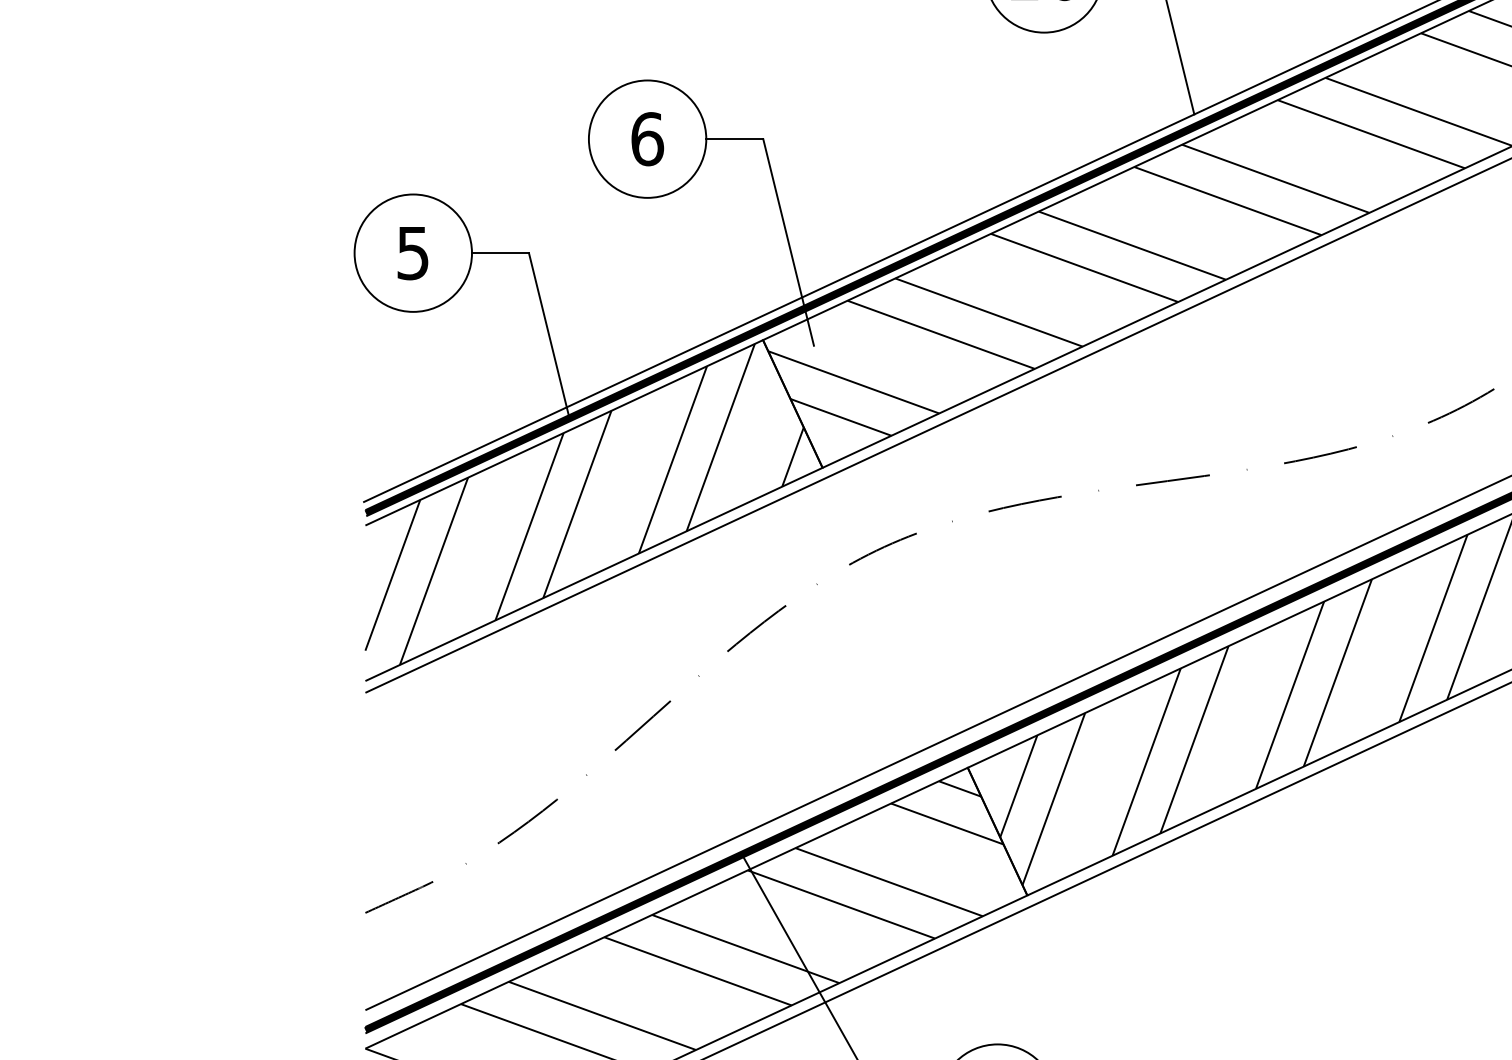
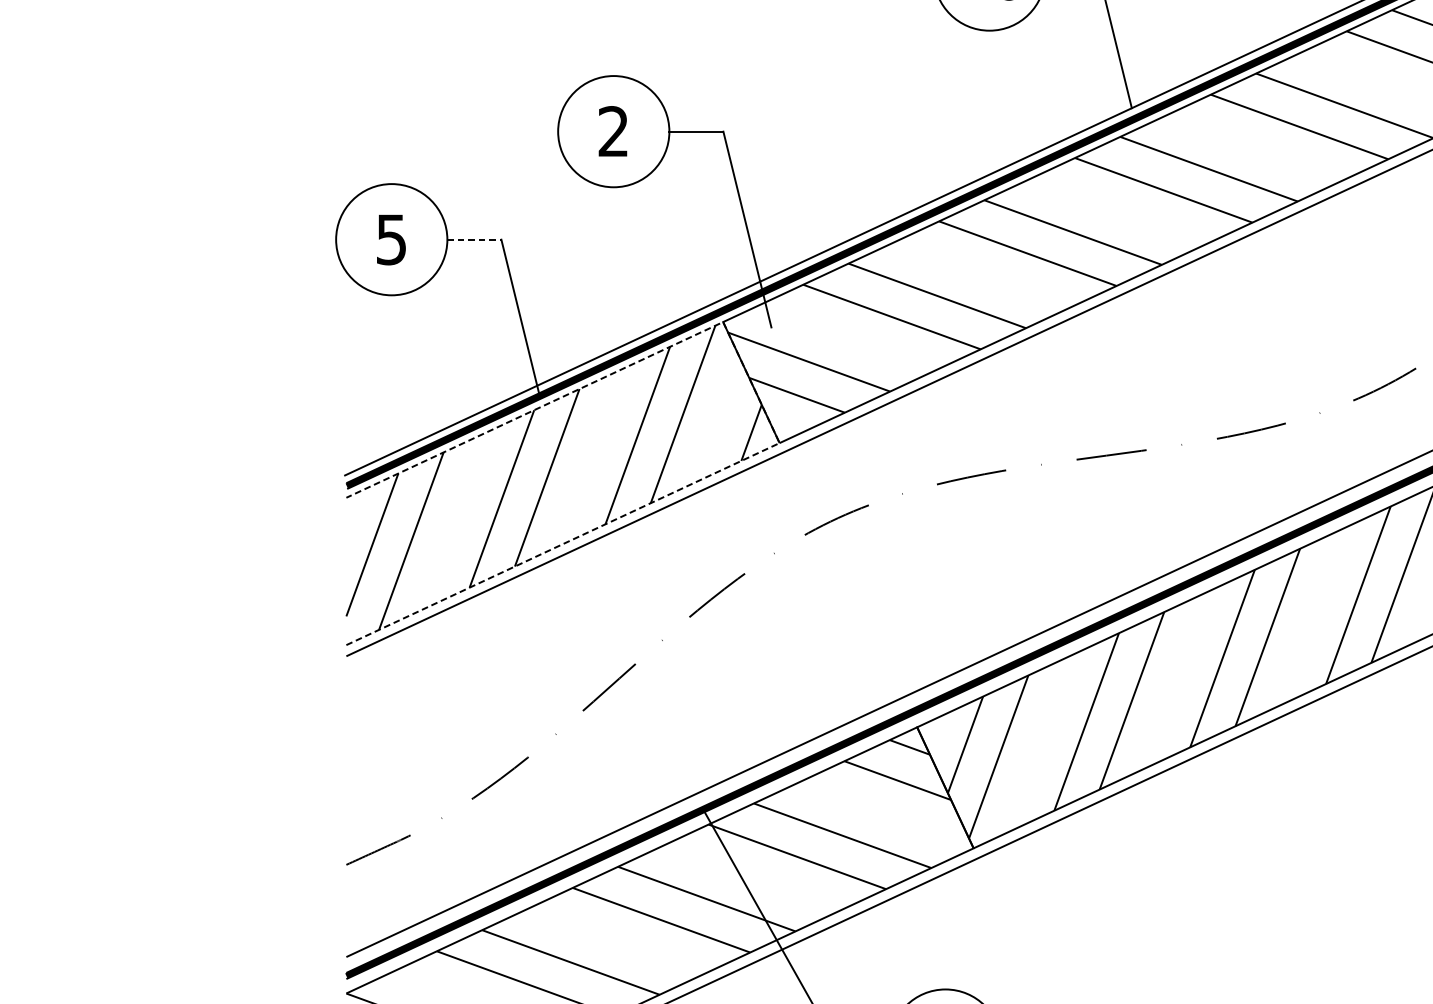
text: (647, 139) -> (613, 131), 6 -> 2
line: (500, 253) -> (474, 239), solid -> dashed
line: (806, 433) -> (764, 410), solid -> dashed

